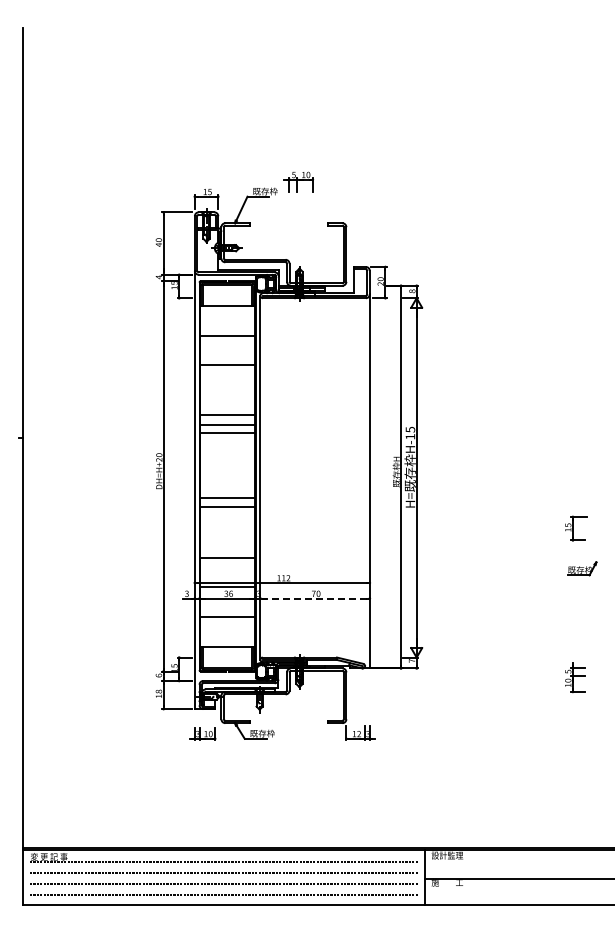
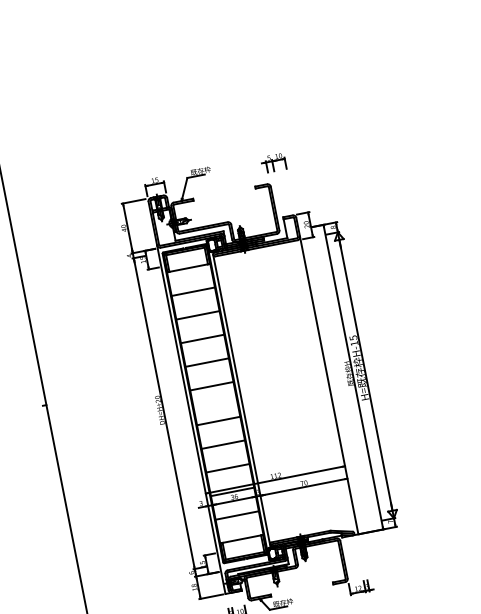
part: (298, 181) -> (273, 162), moved
line: (227, 415) -> (202, 339), moved
line: (227, 433) -> (211, 386), moved
line: (227, 506) -> (223, 444), moved
line: (314, 598) -> (303, 487), dashed -> solid

